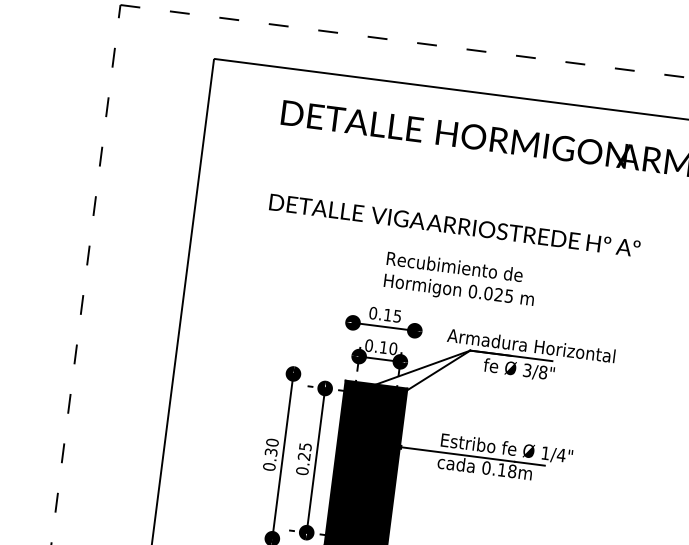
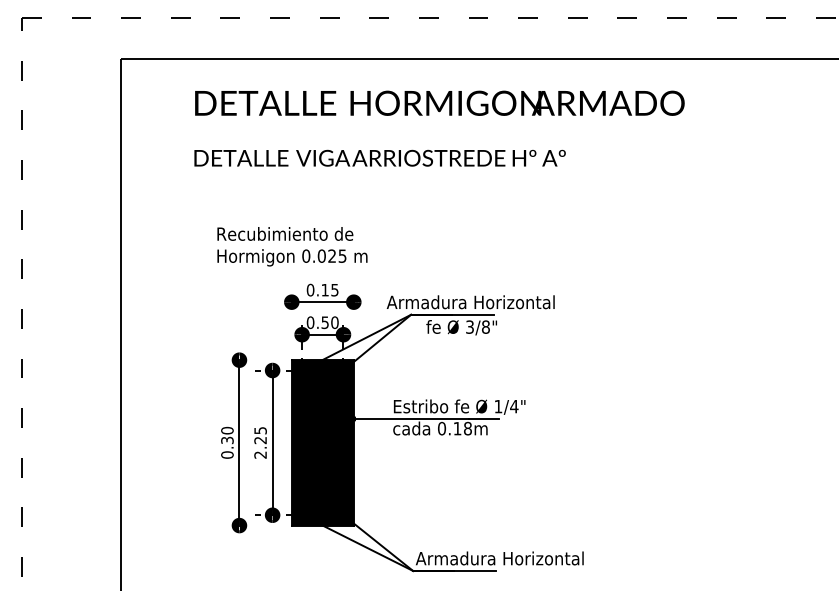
text: (454, 224) -> (379, 157), moved
text: (460, 280) -> (292, 246), moved
text: (383, 347) -> (324, 322), 0.10 -> 0.50
text: (302, 470) -> (260, 454), 0.25 -> 2.25

